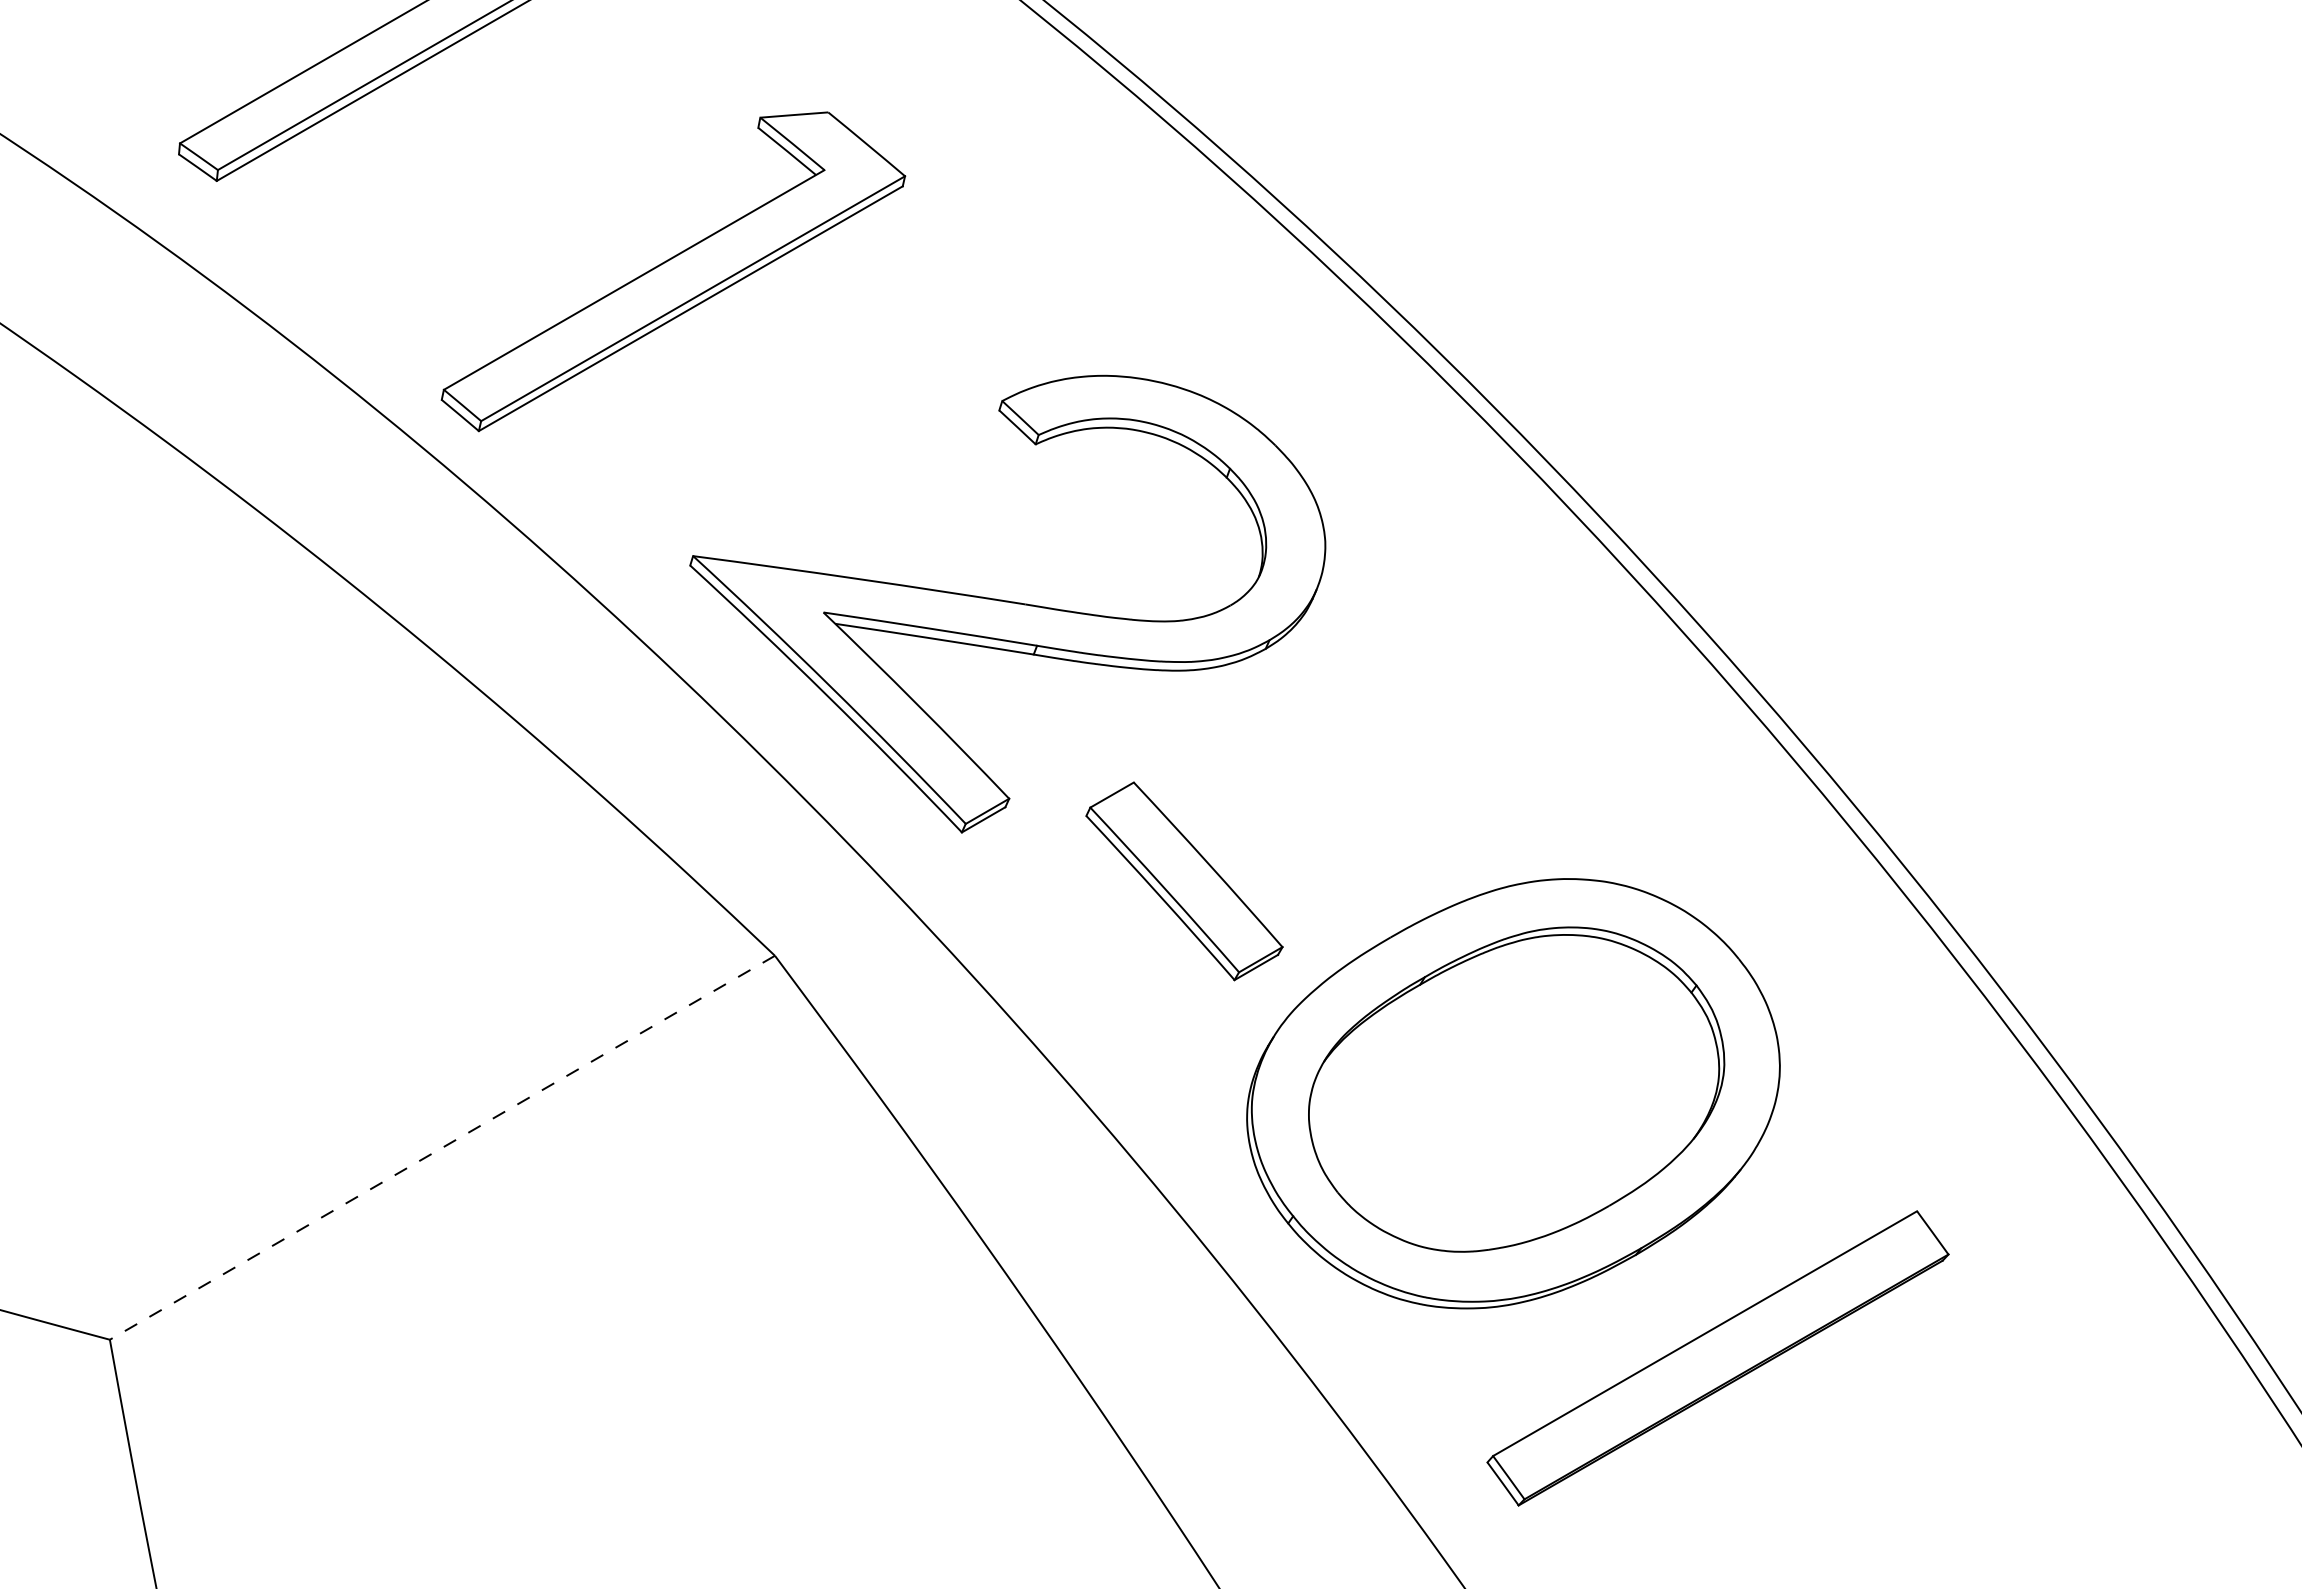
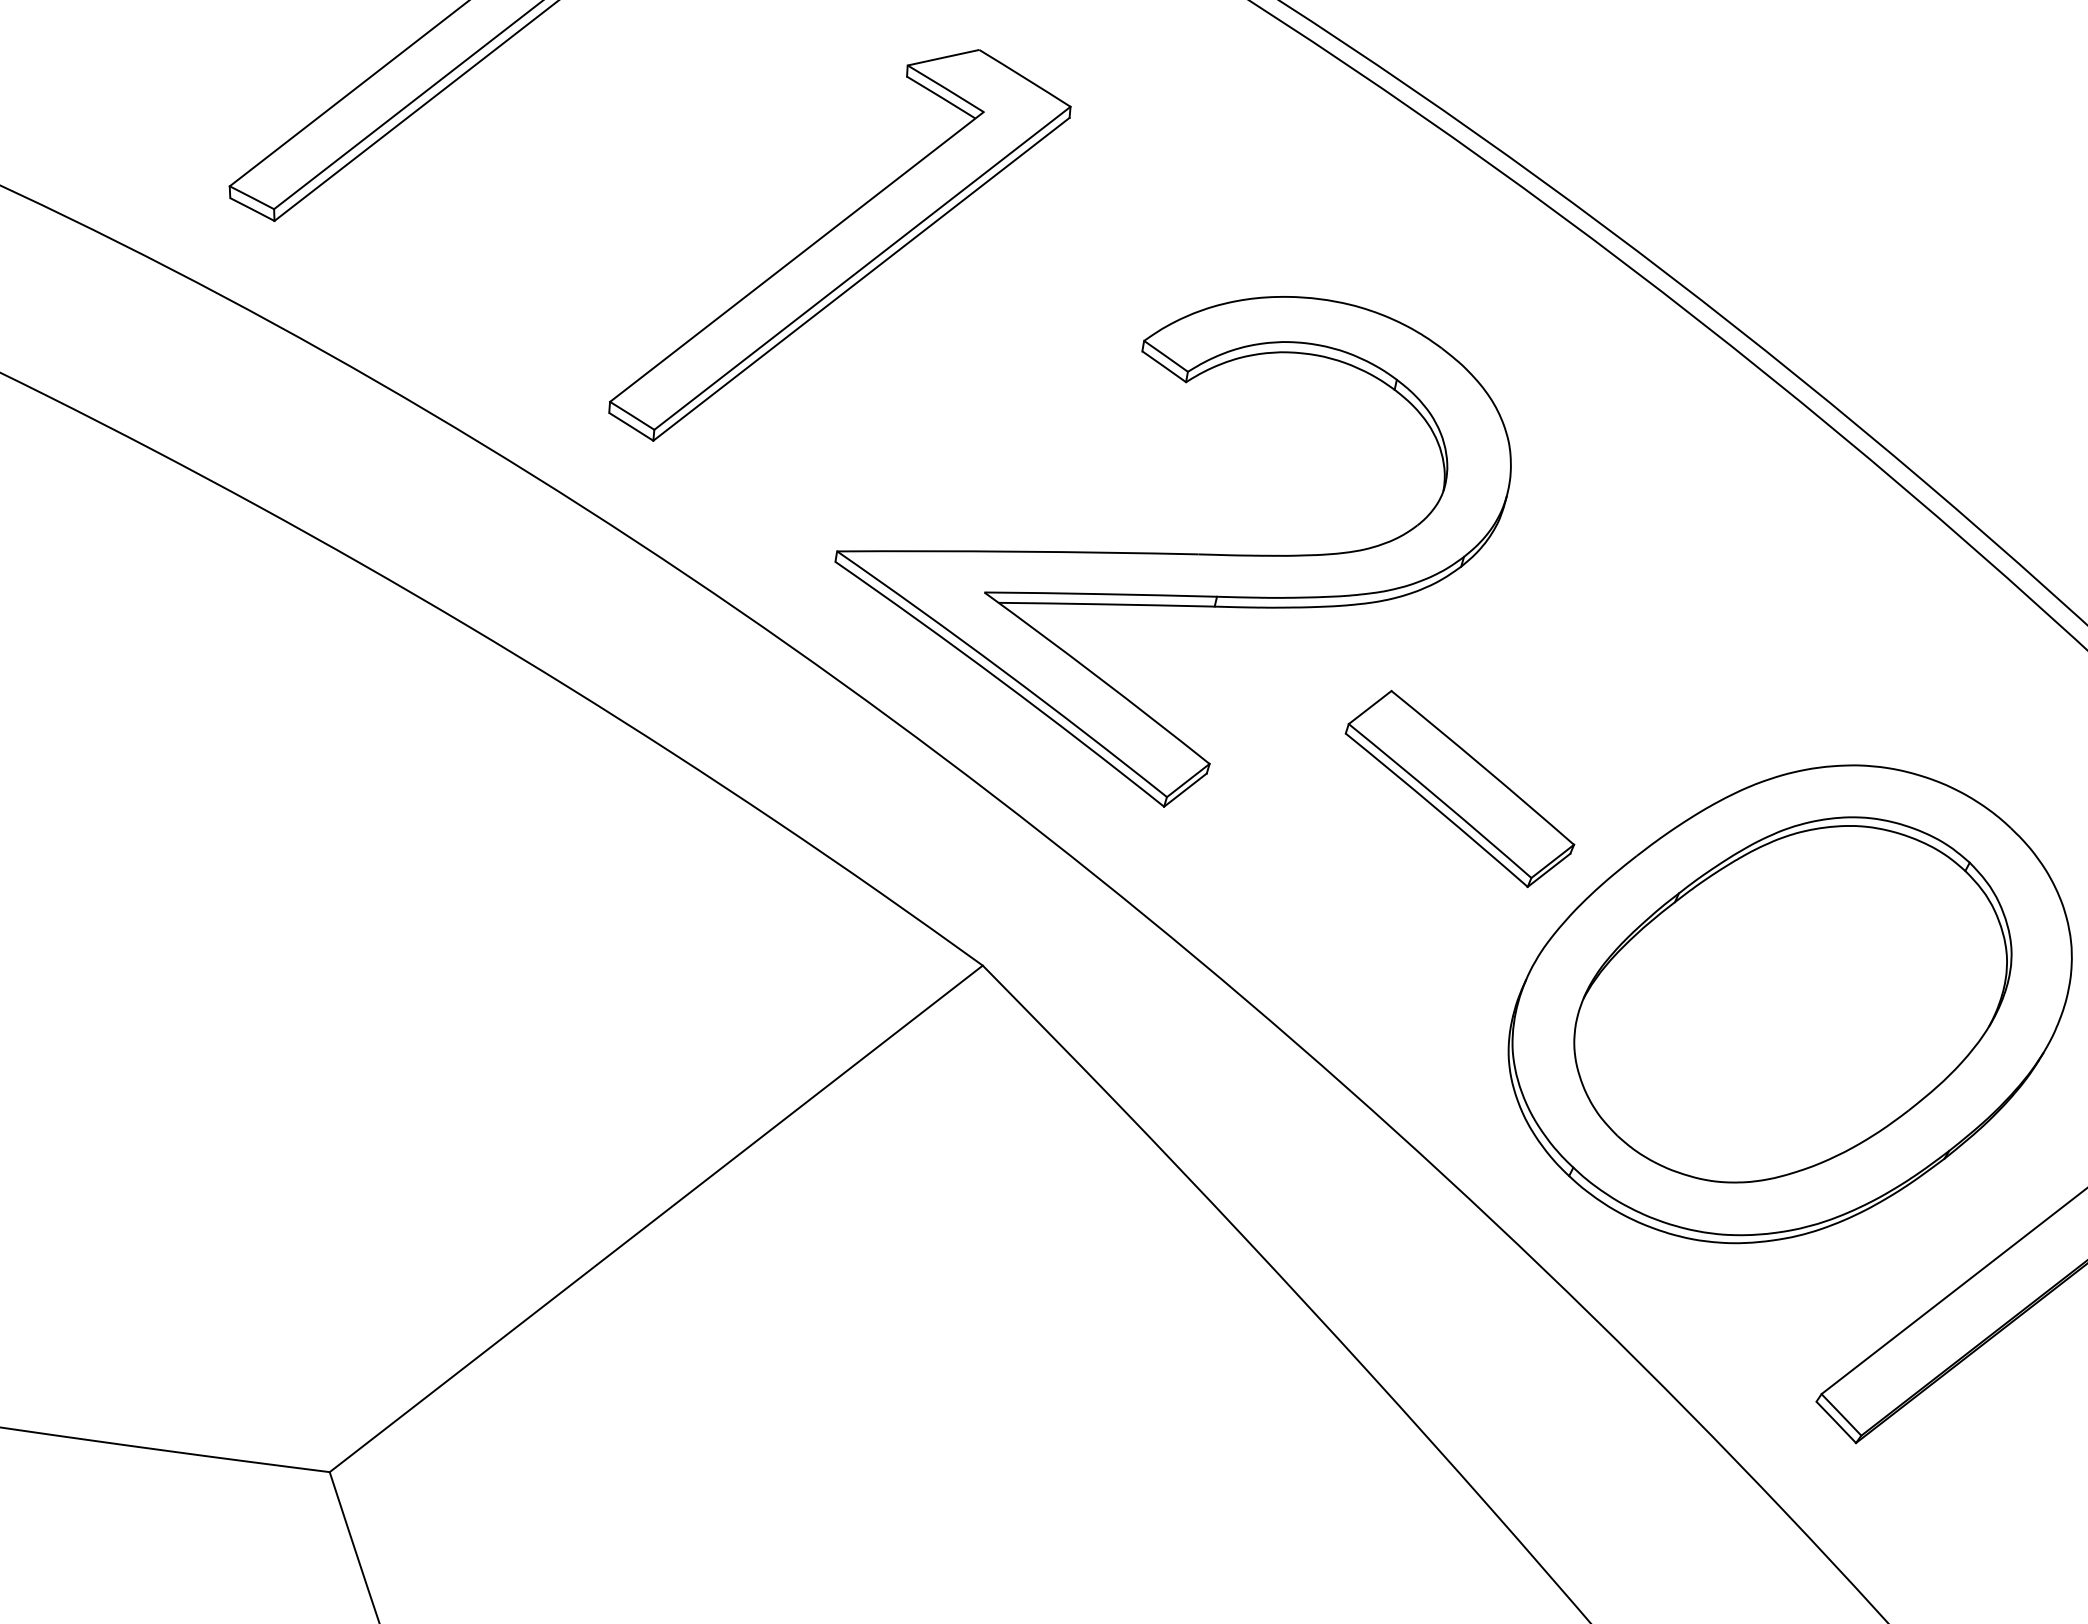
part: (673, 271) -> (837, 242), moved
part: (1184, 881) -> (1459, 789), moved
line: (442, 1147) -> (656, 1218), dashed -> solid

